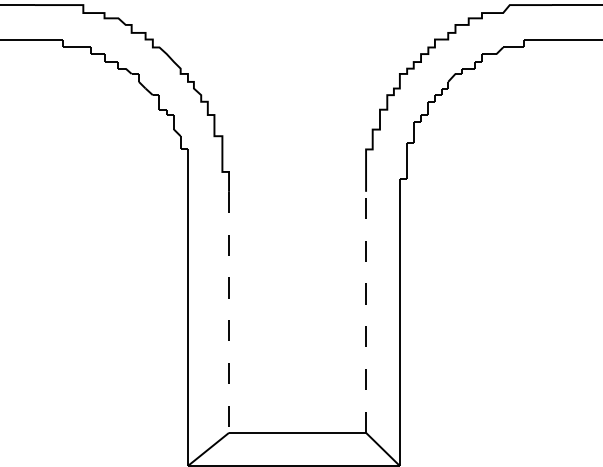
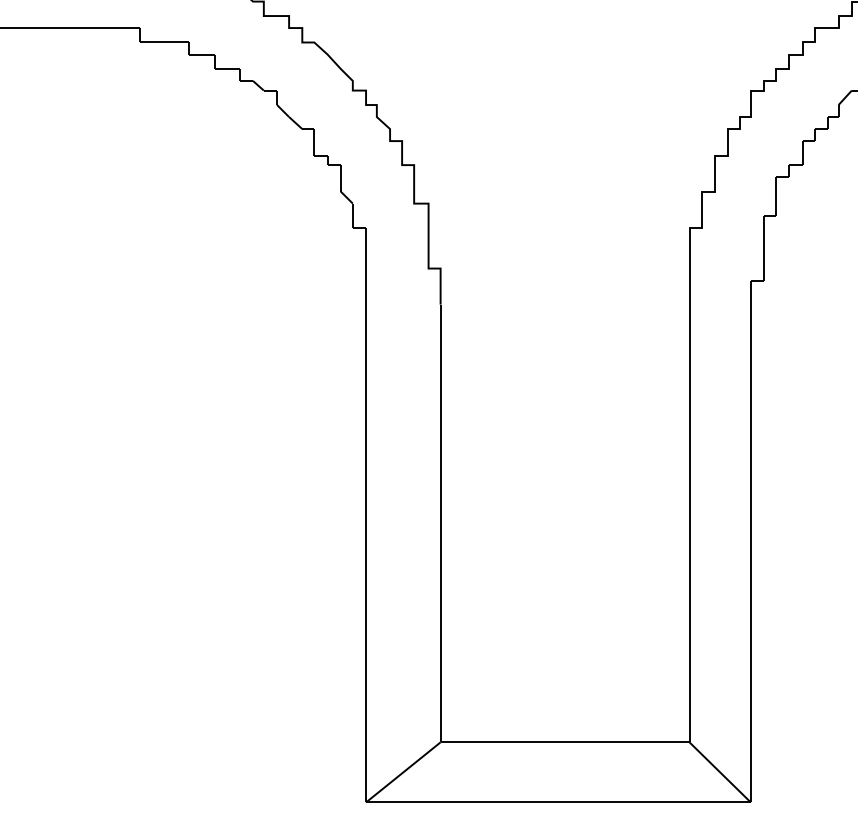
line: (229, 312) -> (441, 523), dashed -> solid
line: (366, 312) -> (690, 523), dashed -> solid

